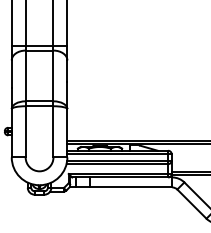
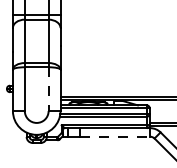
line: (53, 131) -> (48, 88), solid -> dashed
line: (131, 187) -> (115, 136), solid -> dashed

